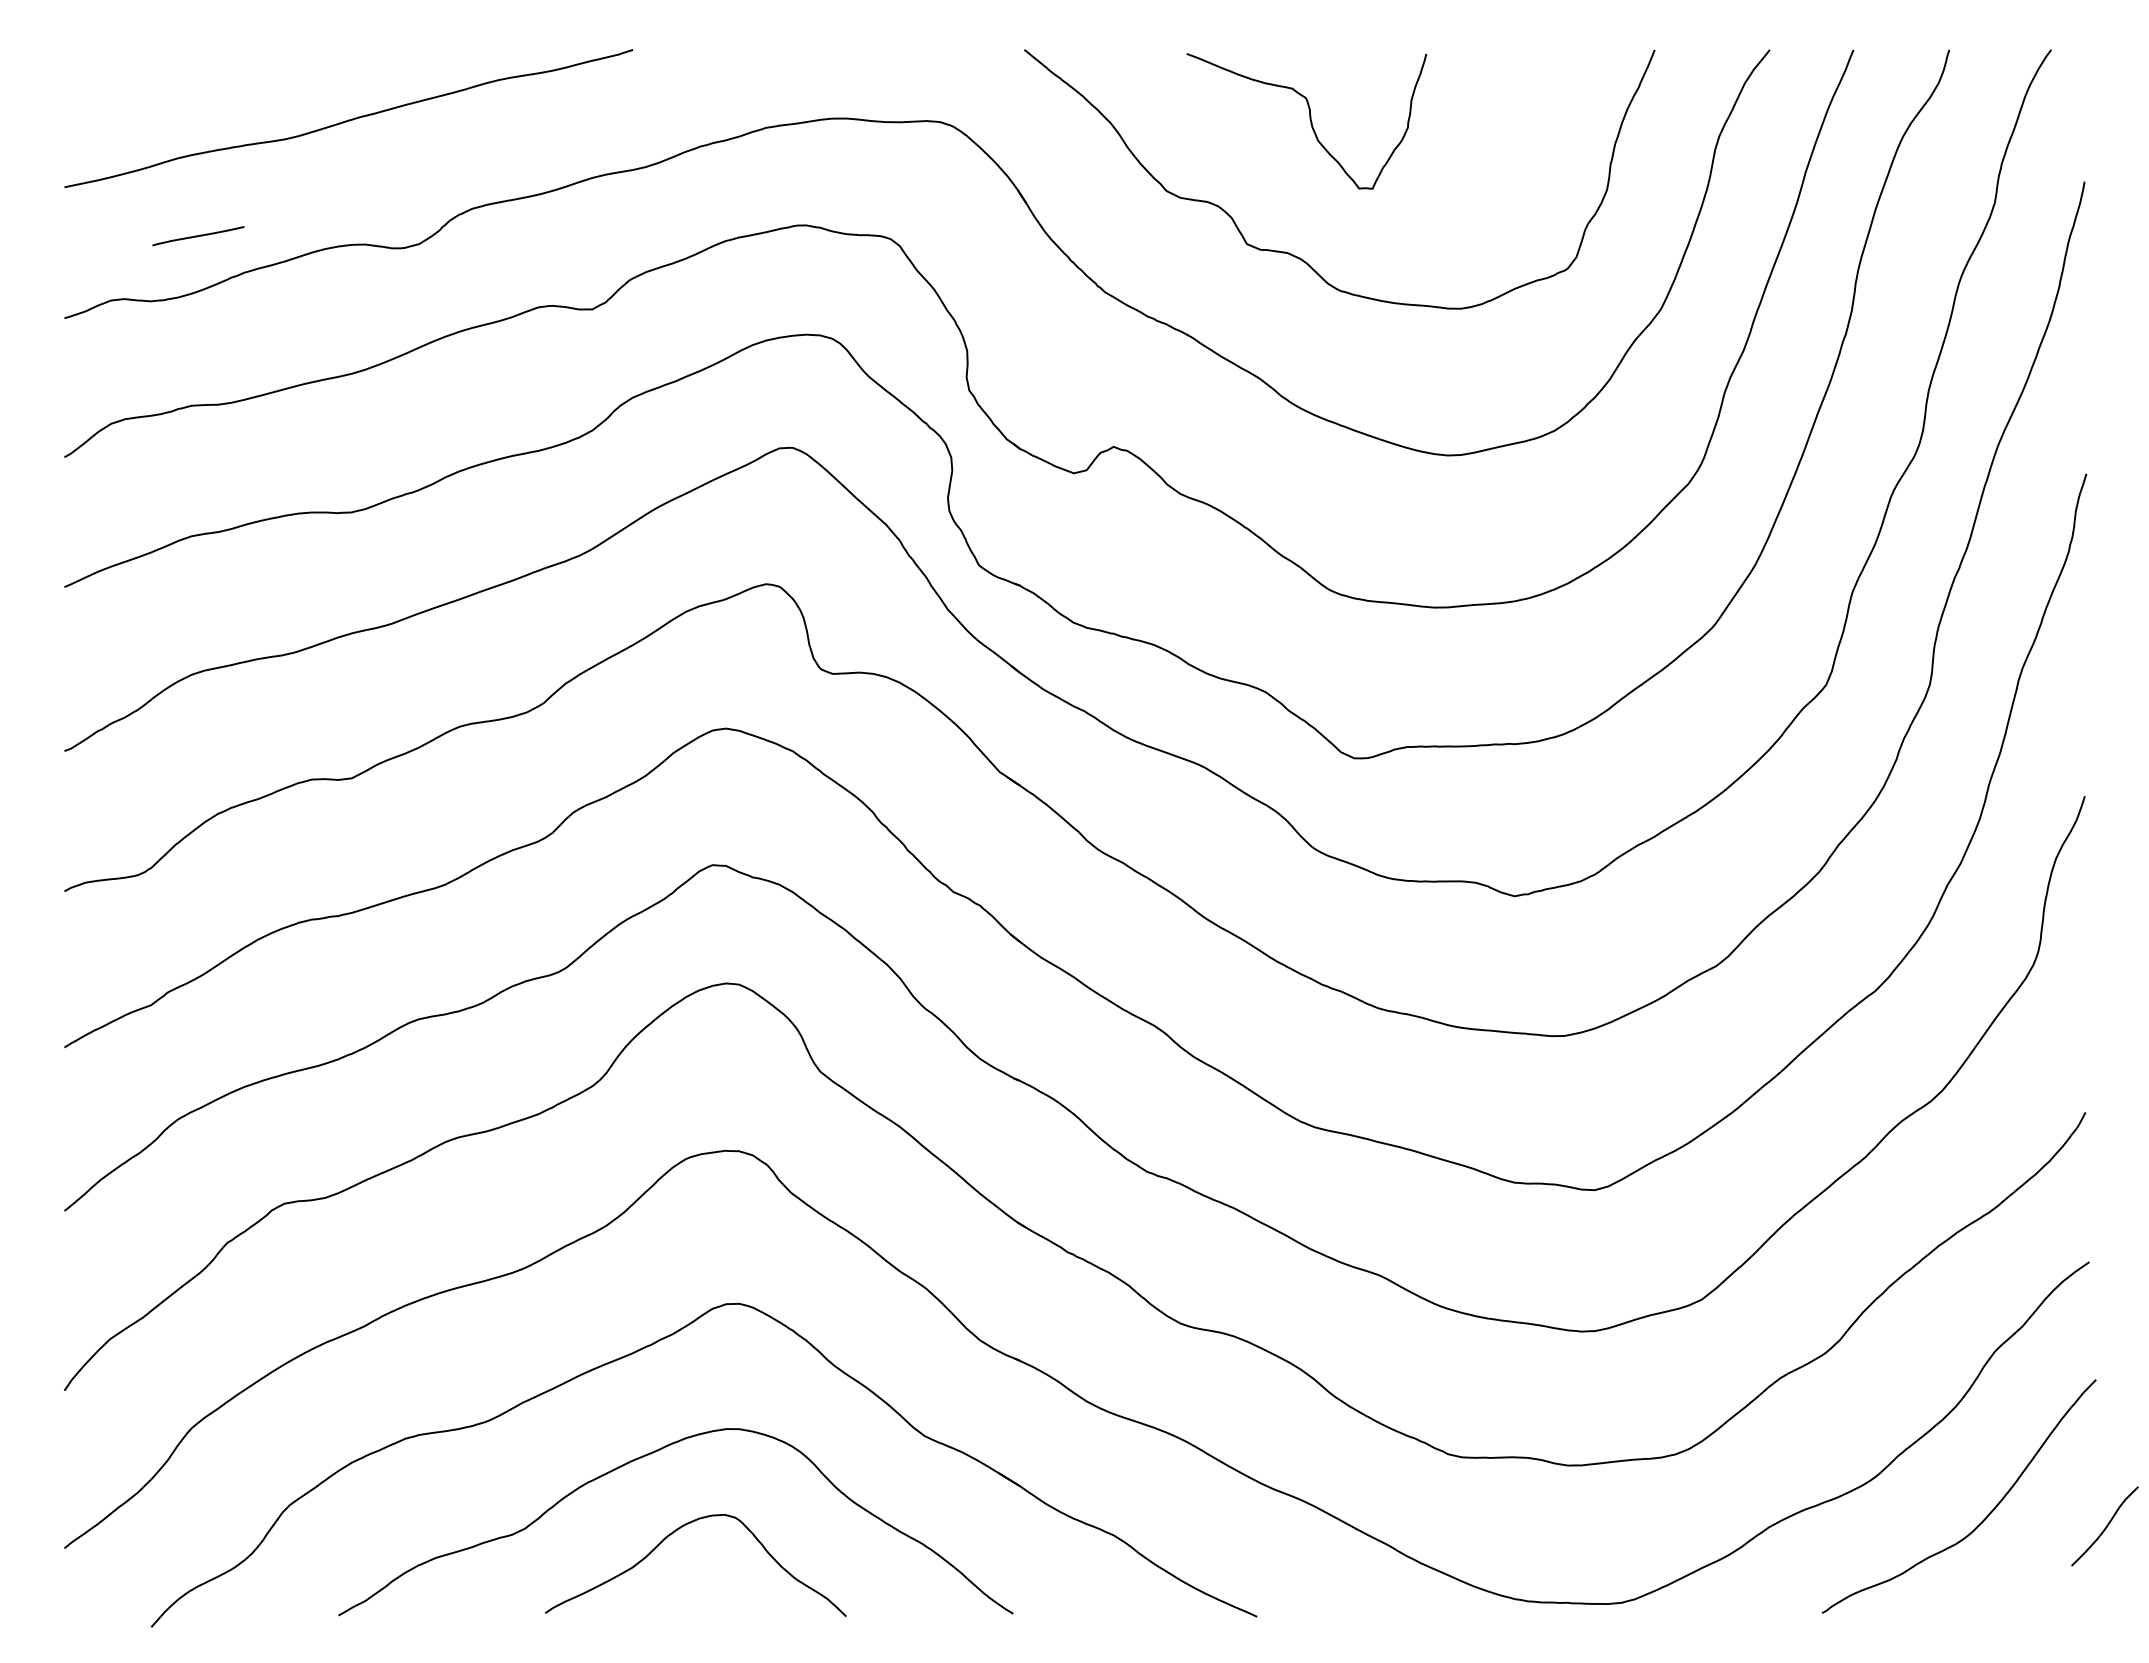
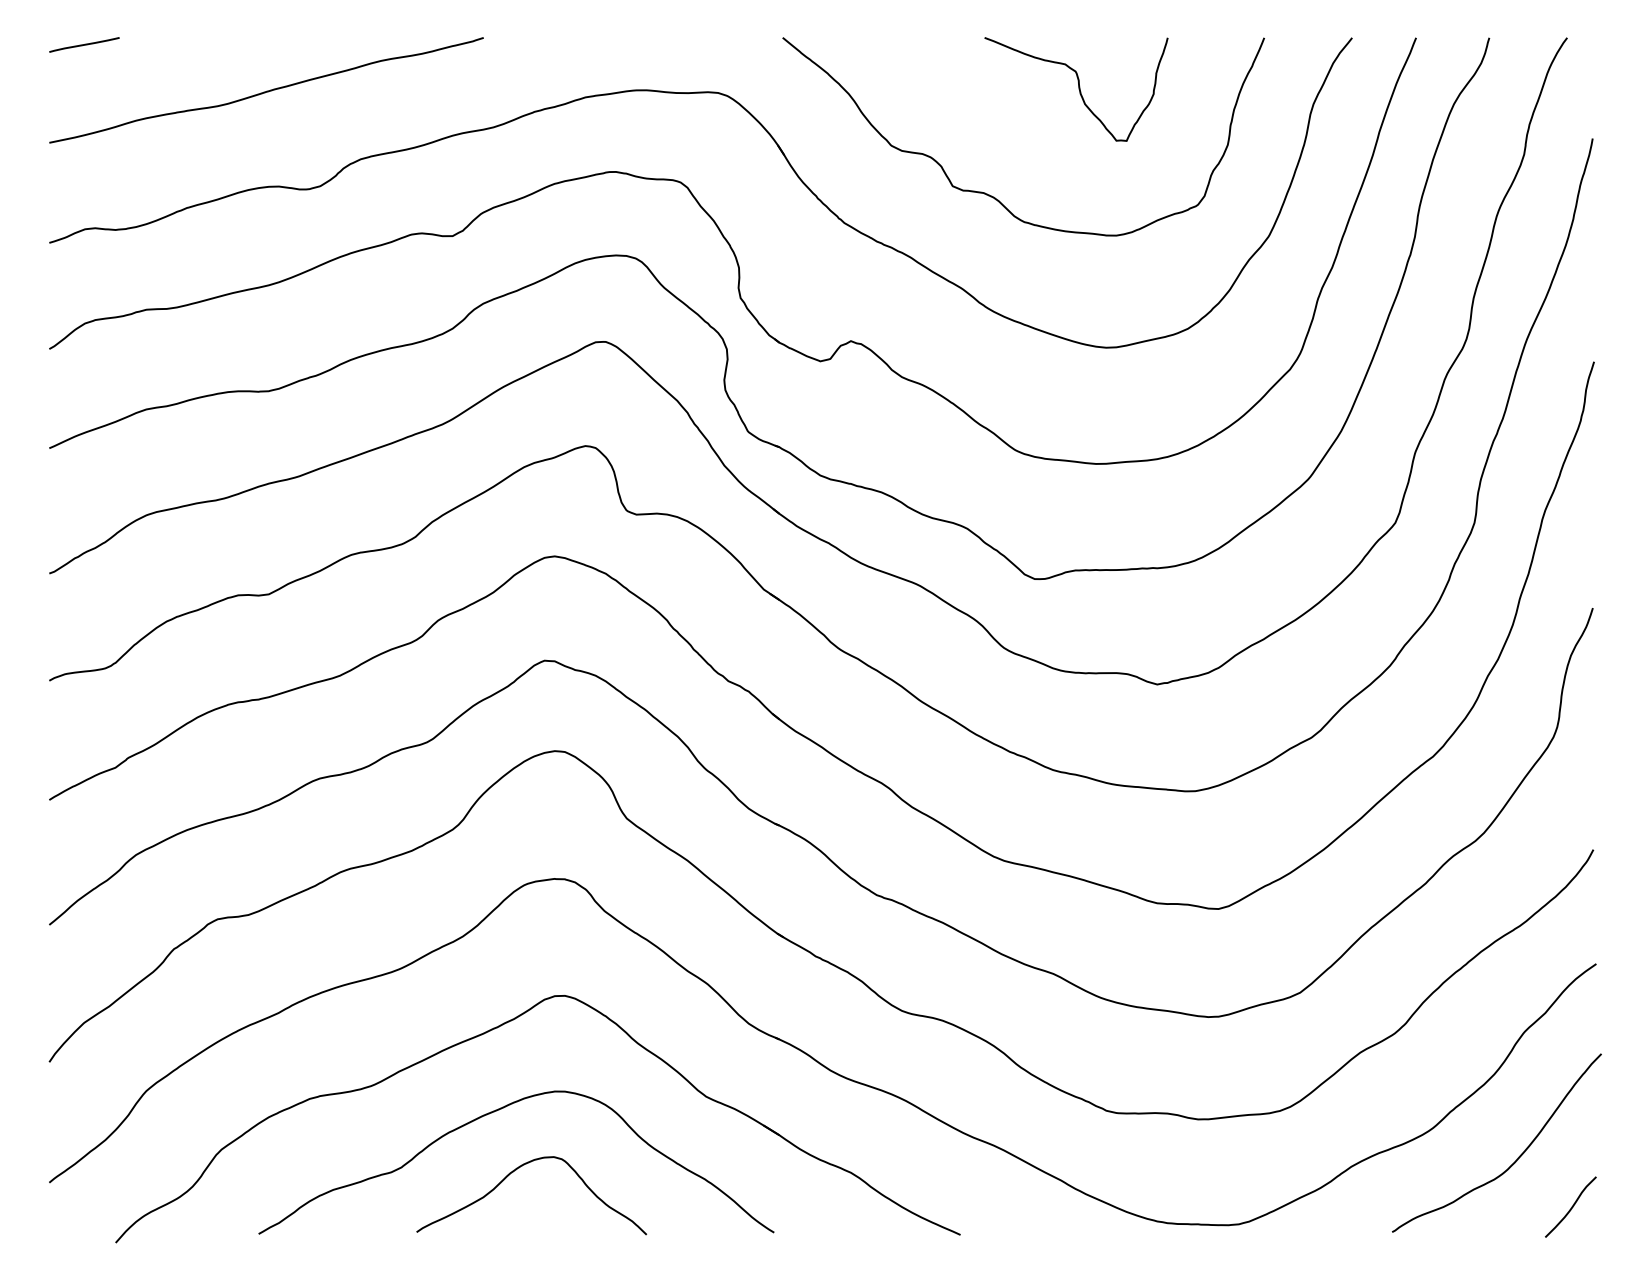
curve: (1309, 119) -> (1078, 87), moved
line: (198, 236) -> (84, 45), moved
curve: (2105, 1526) -> (1571, 1207), moved

